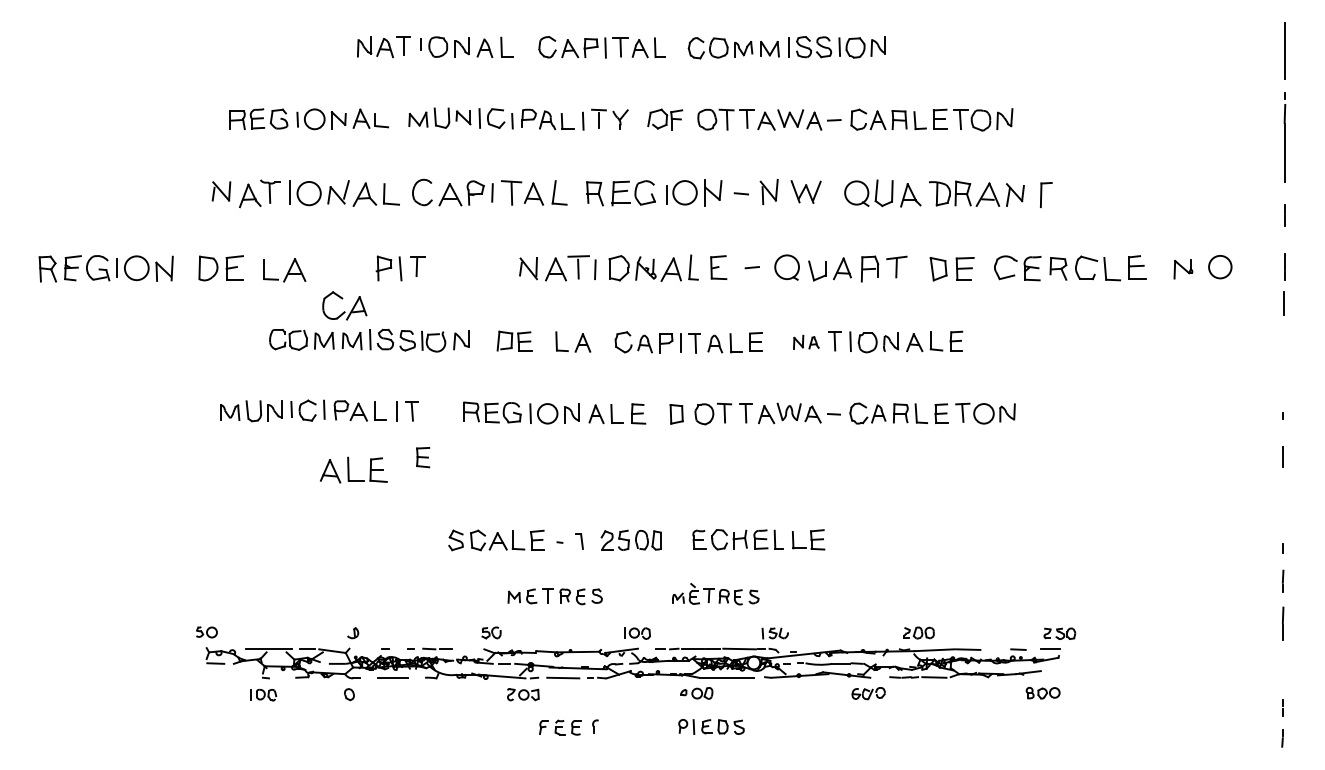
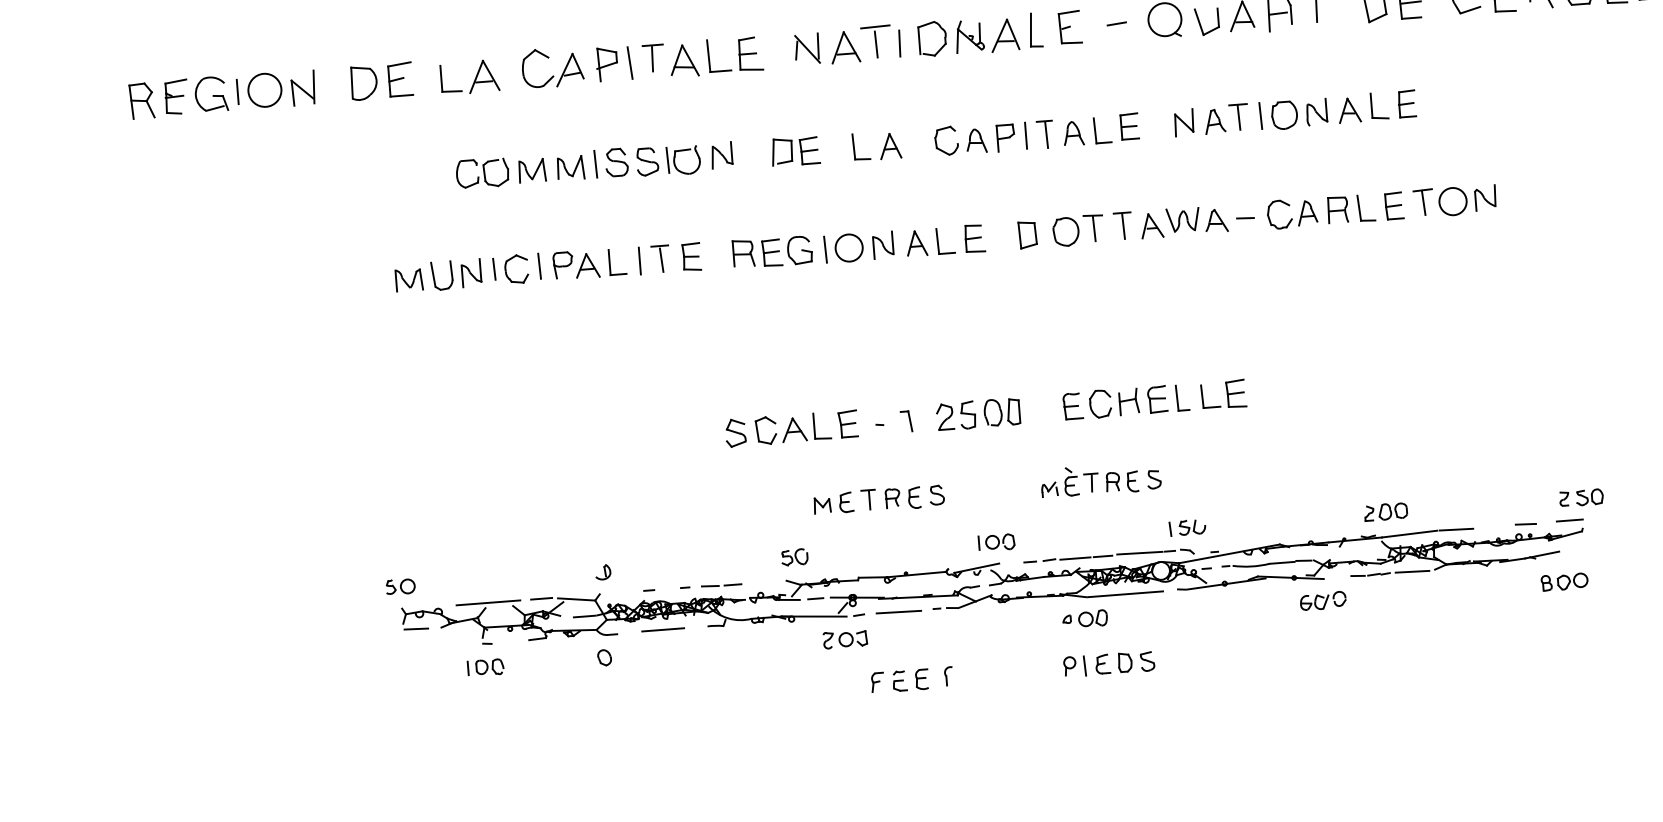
part: (344, 305) -> (552, 67), moved
part: (806, 342) -> (1199, 121), size x1.43
part: (423, 457) -> (692, 256), moved
part: (353, 469) -> (715, 55), moved

